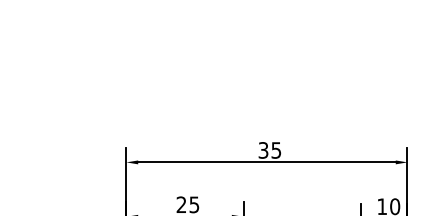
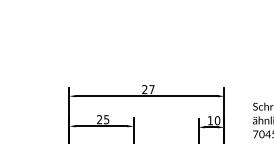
text: (270, 150) -> (148, 89), 35 -> 27

